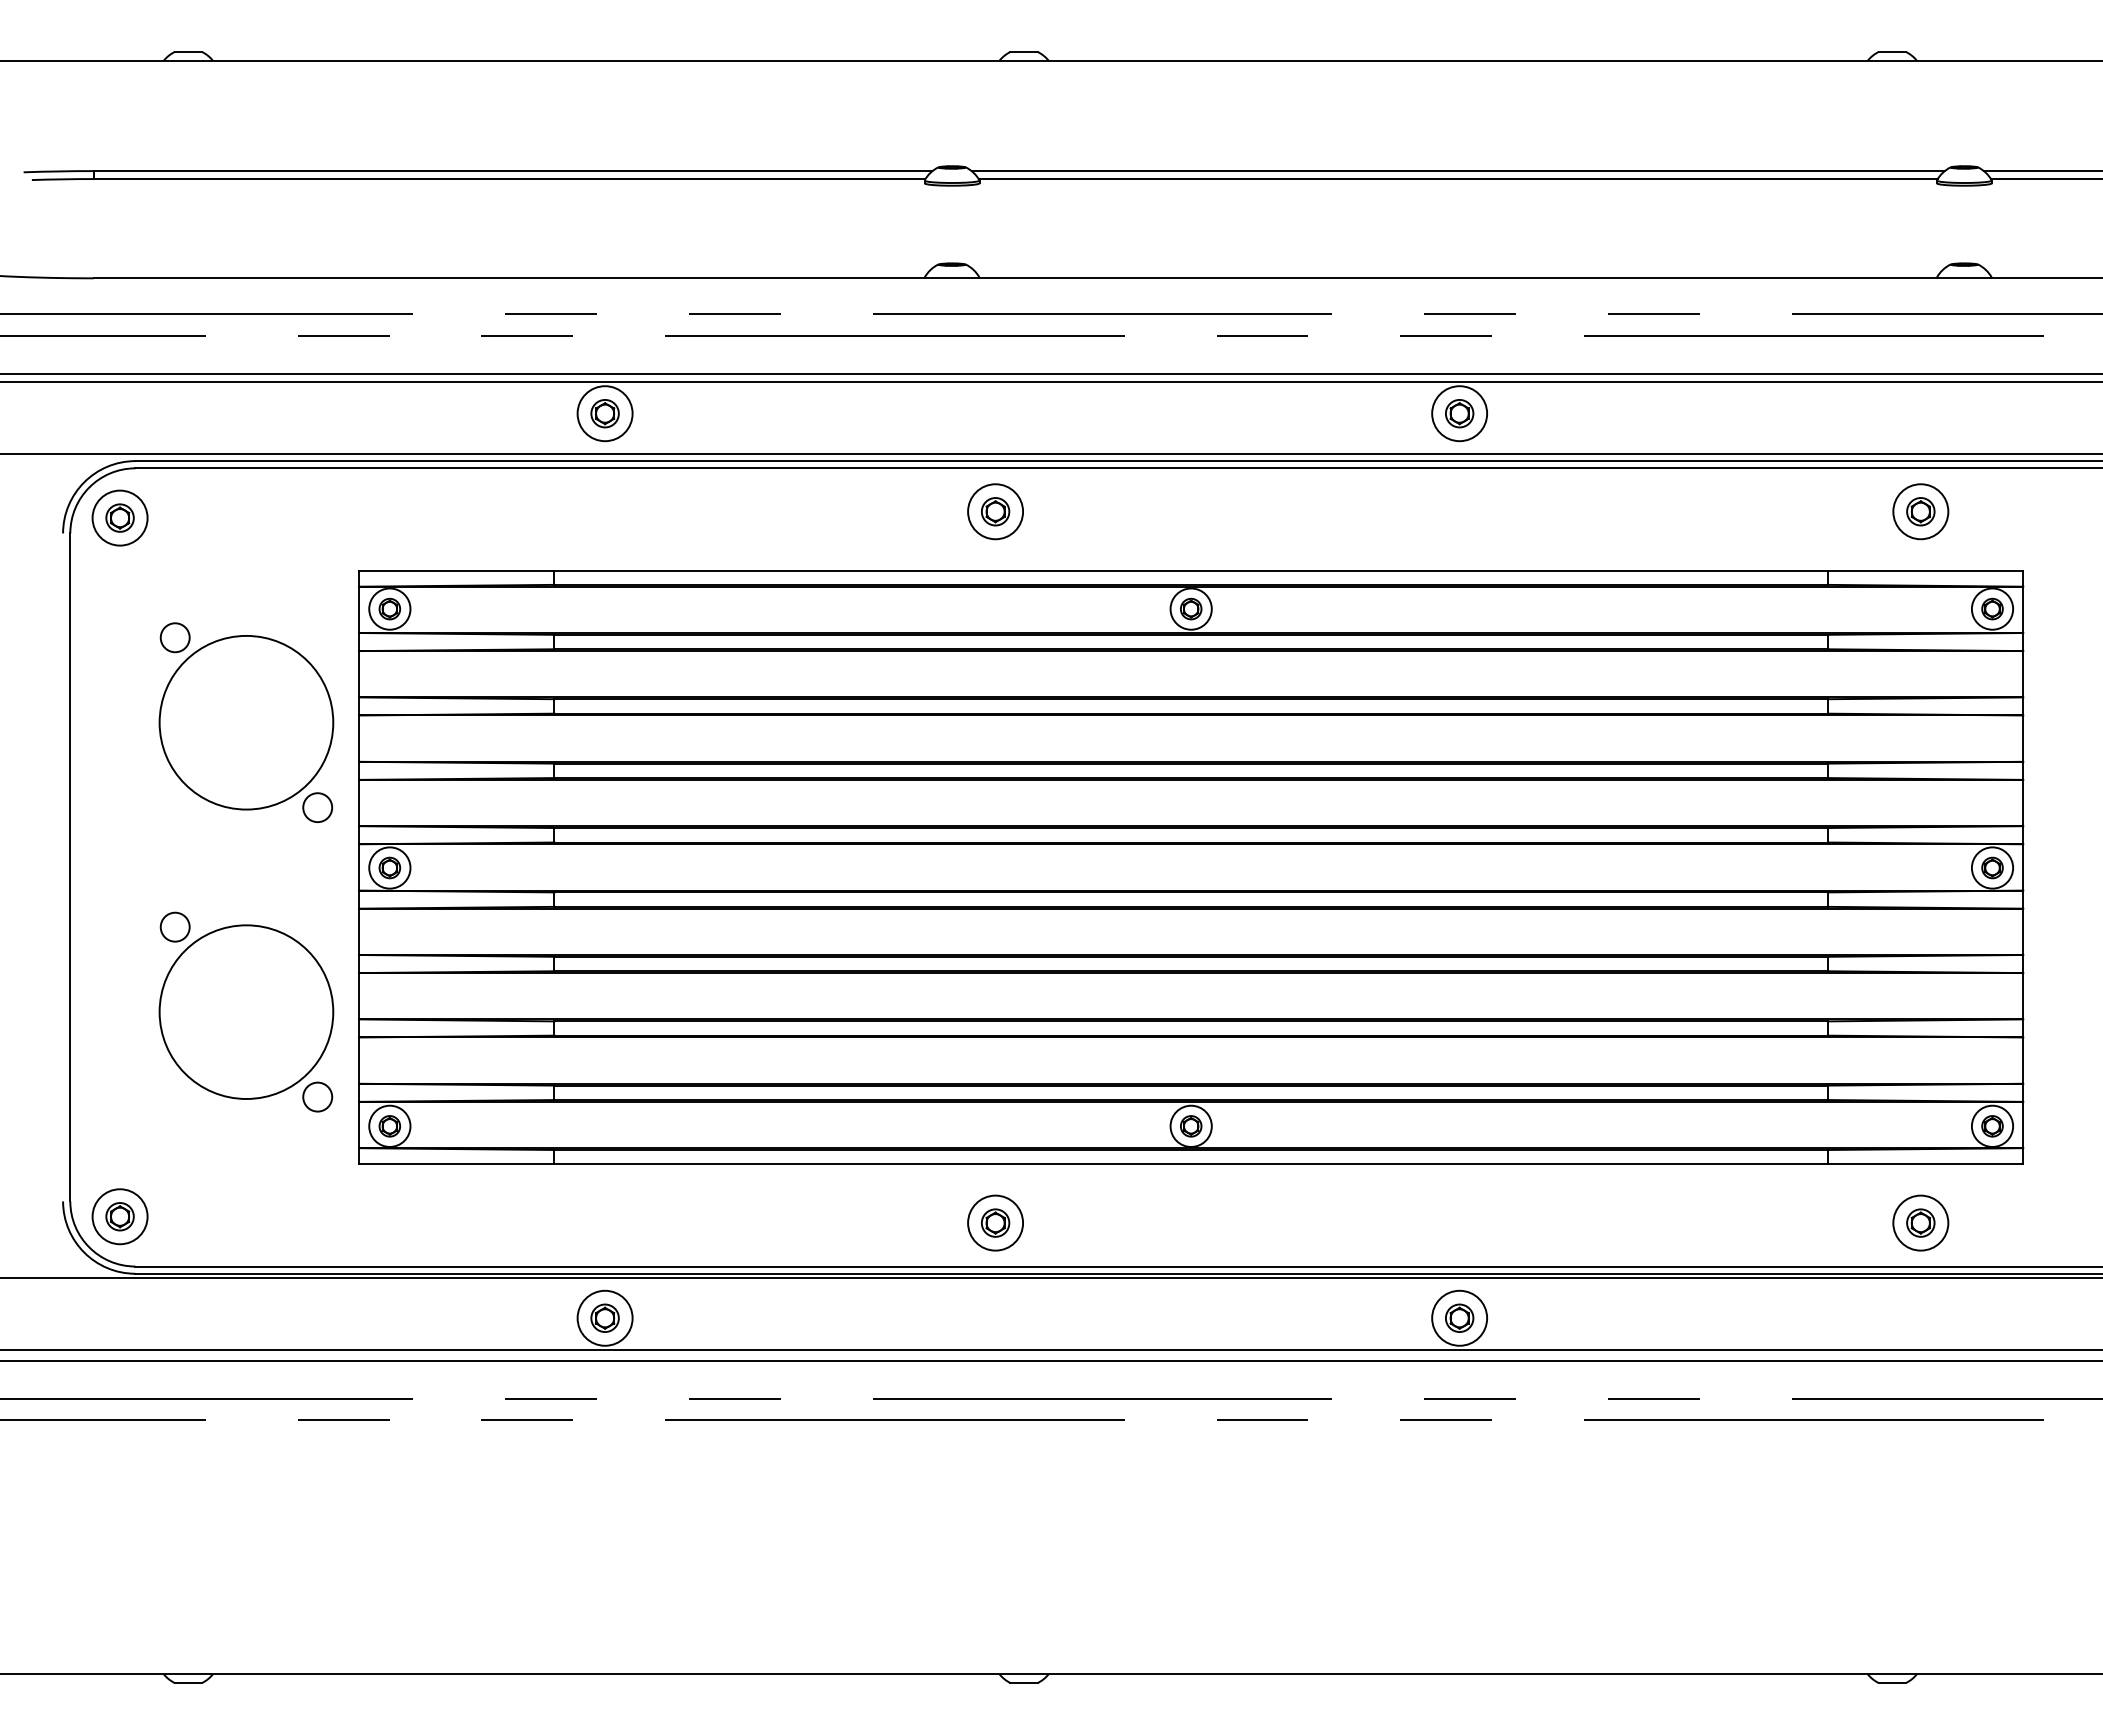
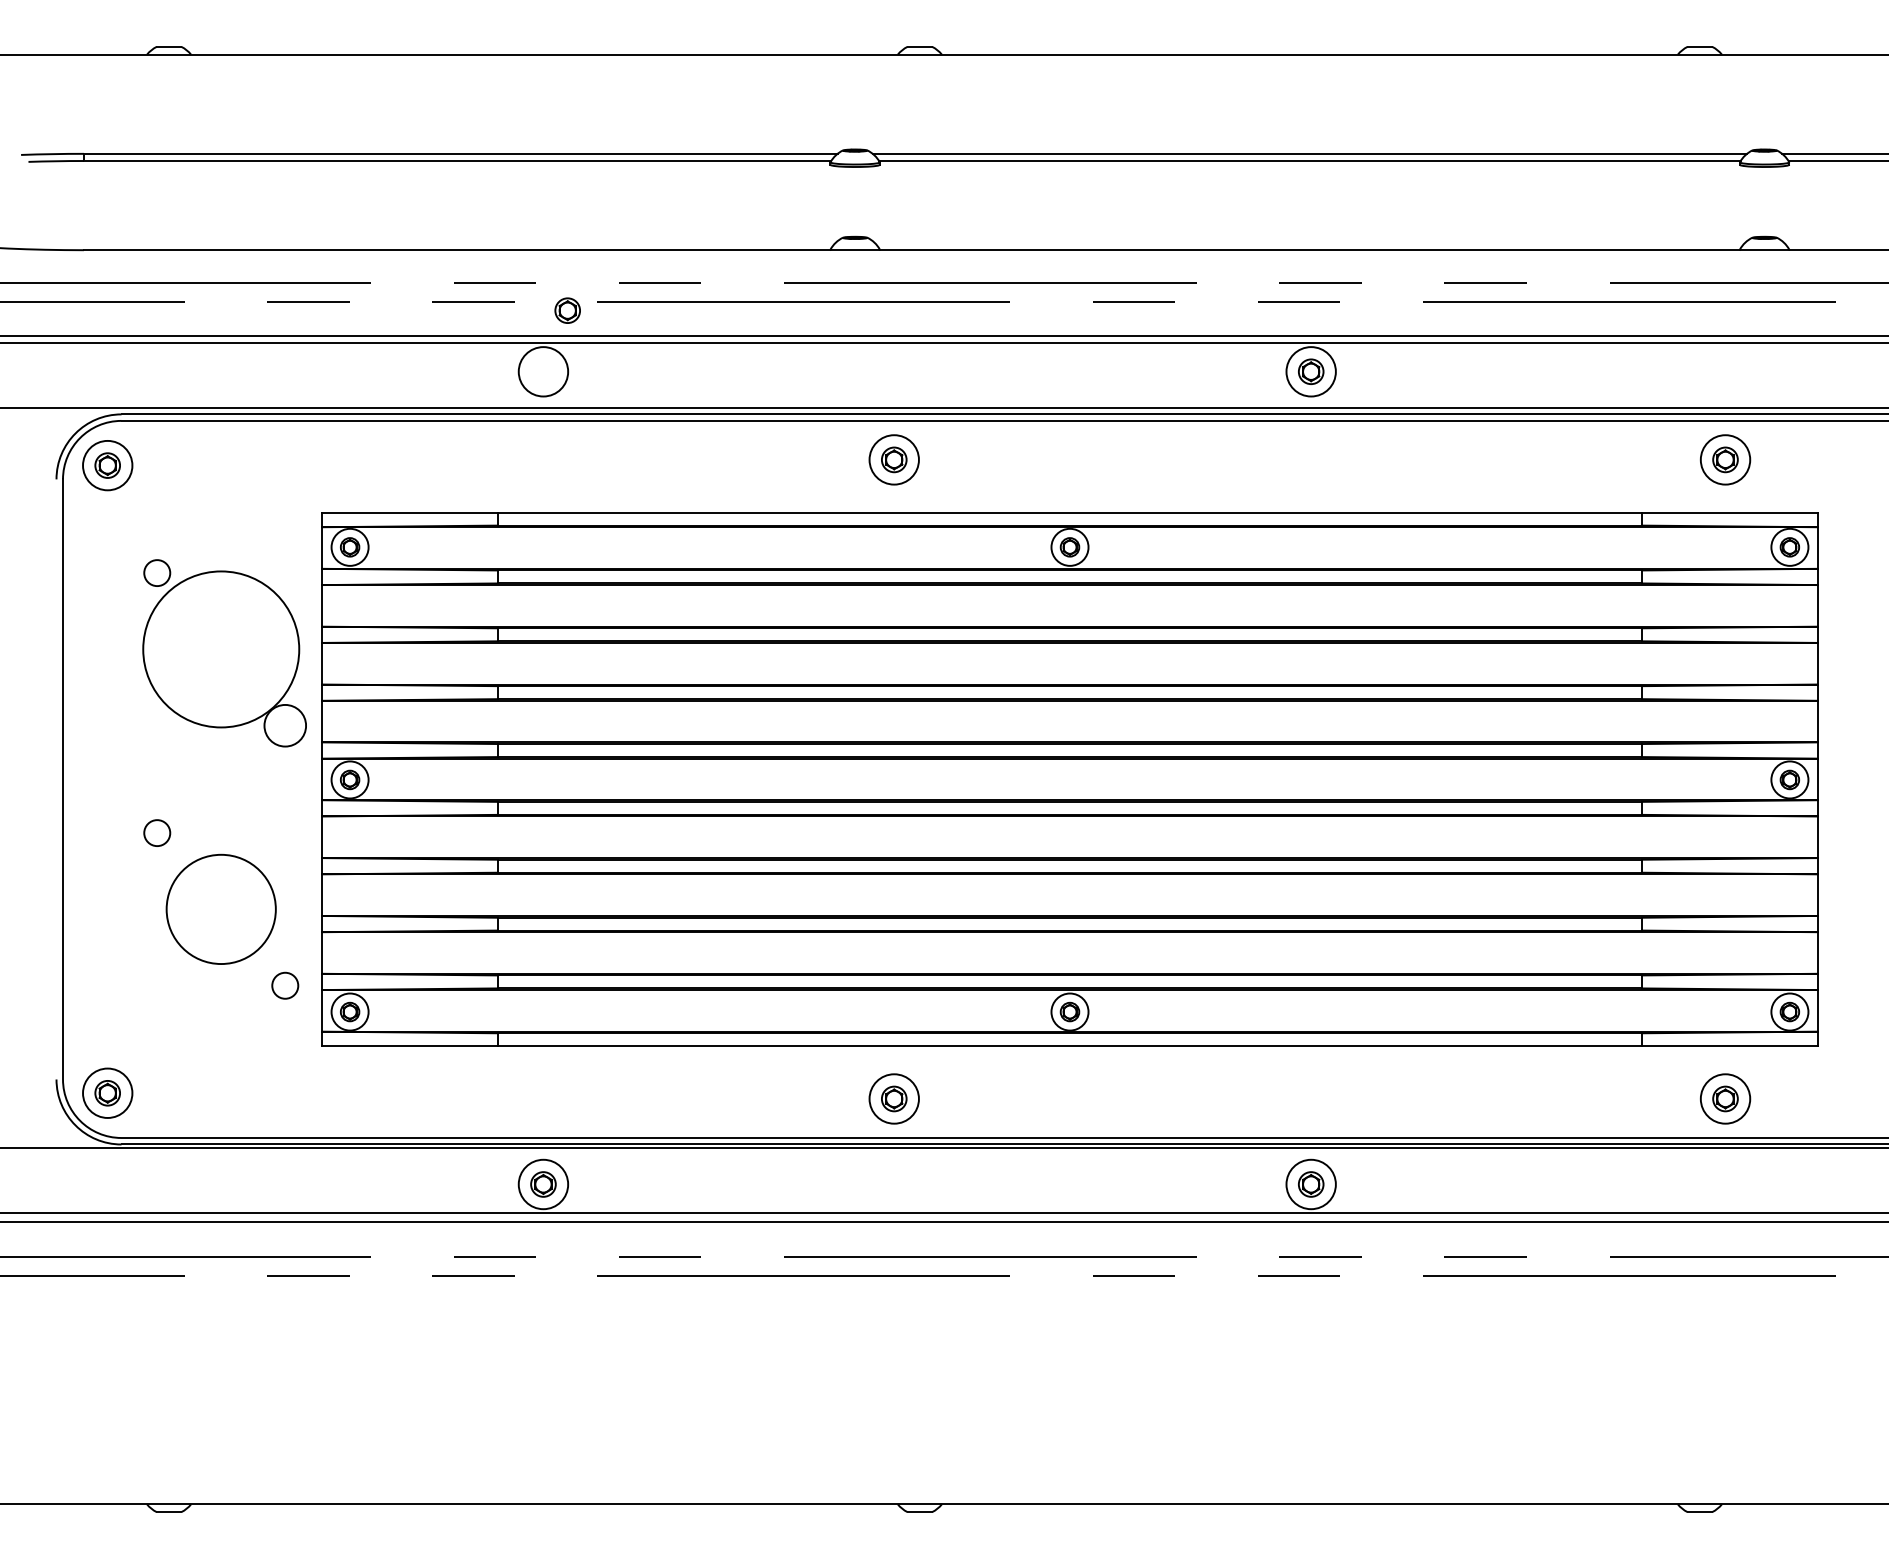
part: (604, 413) -> (567, 310), moved
circle: (317, 807) -> (285, 725), size x1.6
circle: (246, 1011) -> (221, 908), size x0.7

